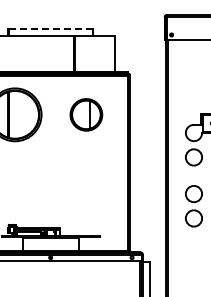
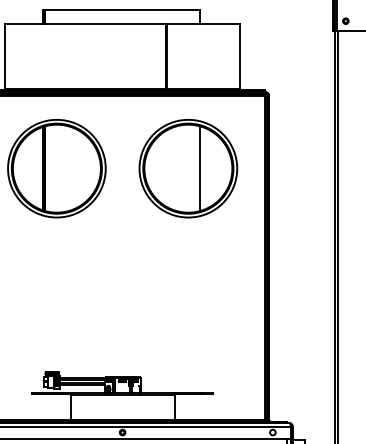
line: (50, 28) -> (122, 9), dashed -> solid
part: (86, 114) -> (188, 168), size x1.67

